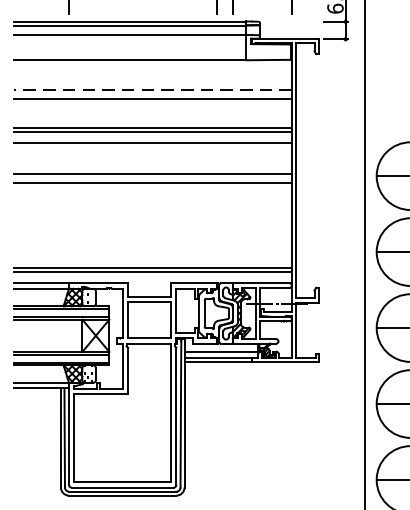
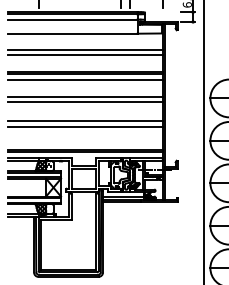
line: (153, 90) -> (85, 50), dashed -> solid
line: (153, 217) -> (85, 121), added
line: (153, 228) -> (85, 127), added

